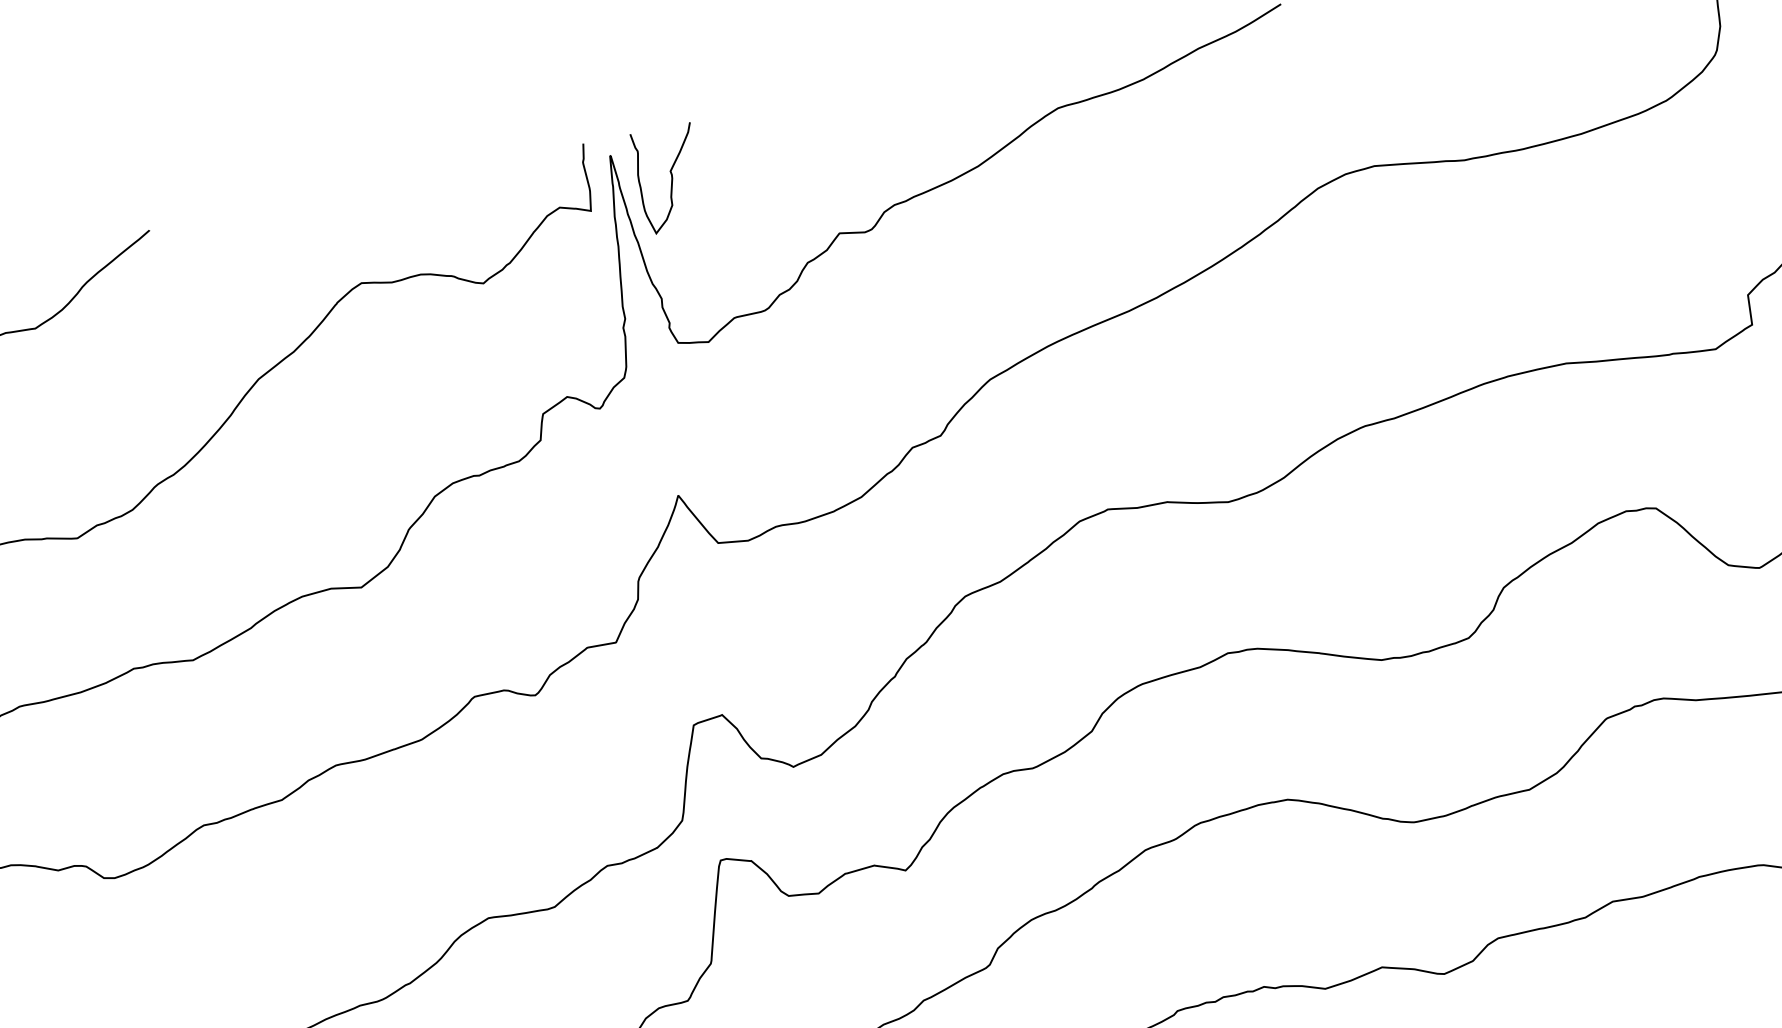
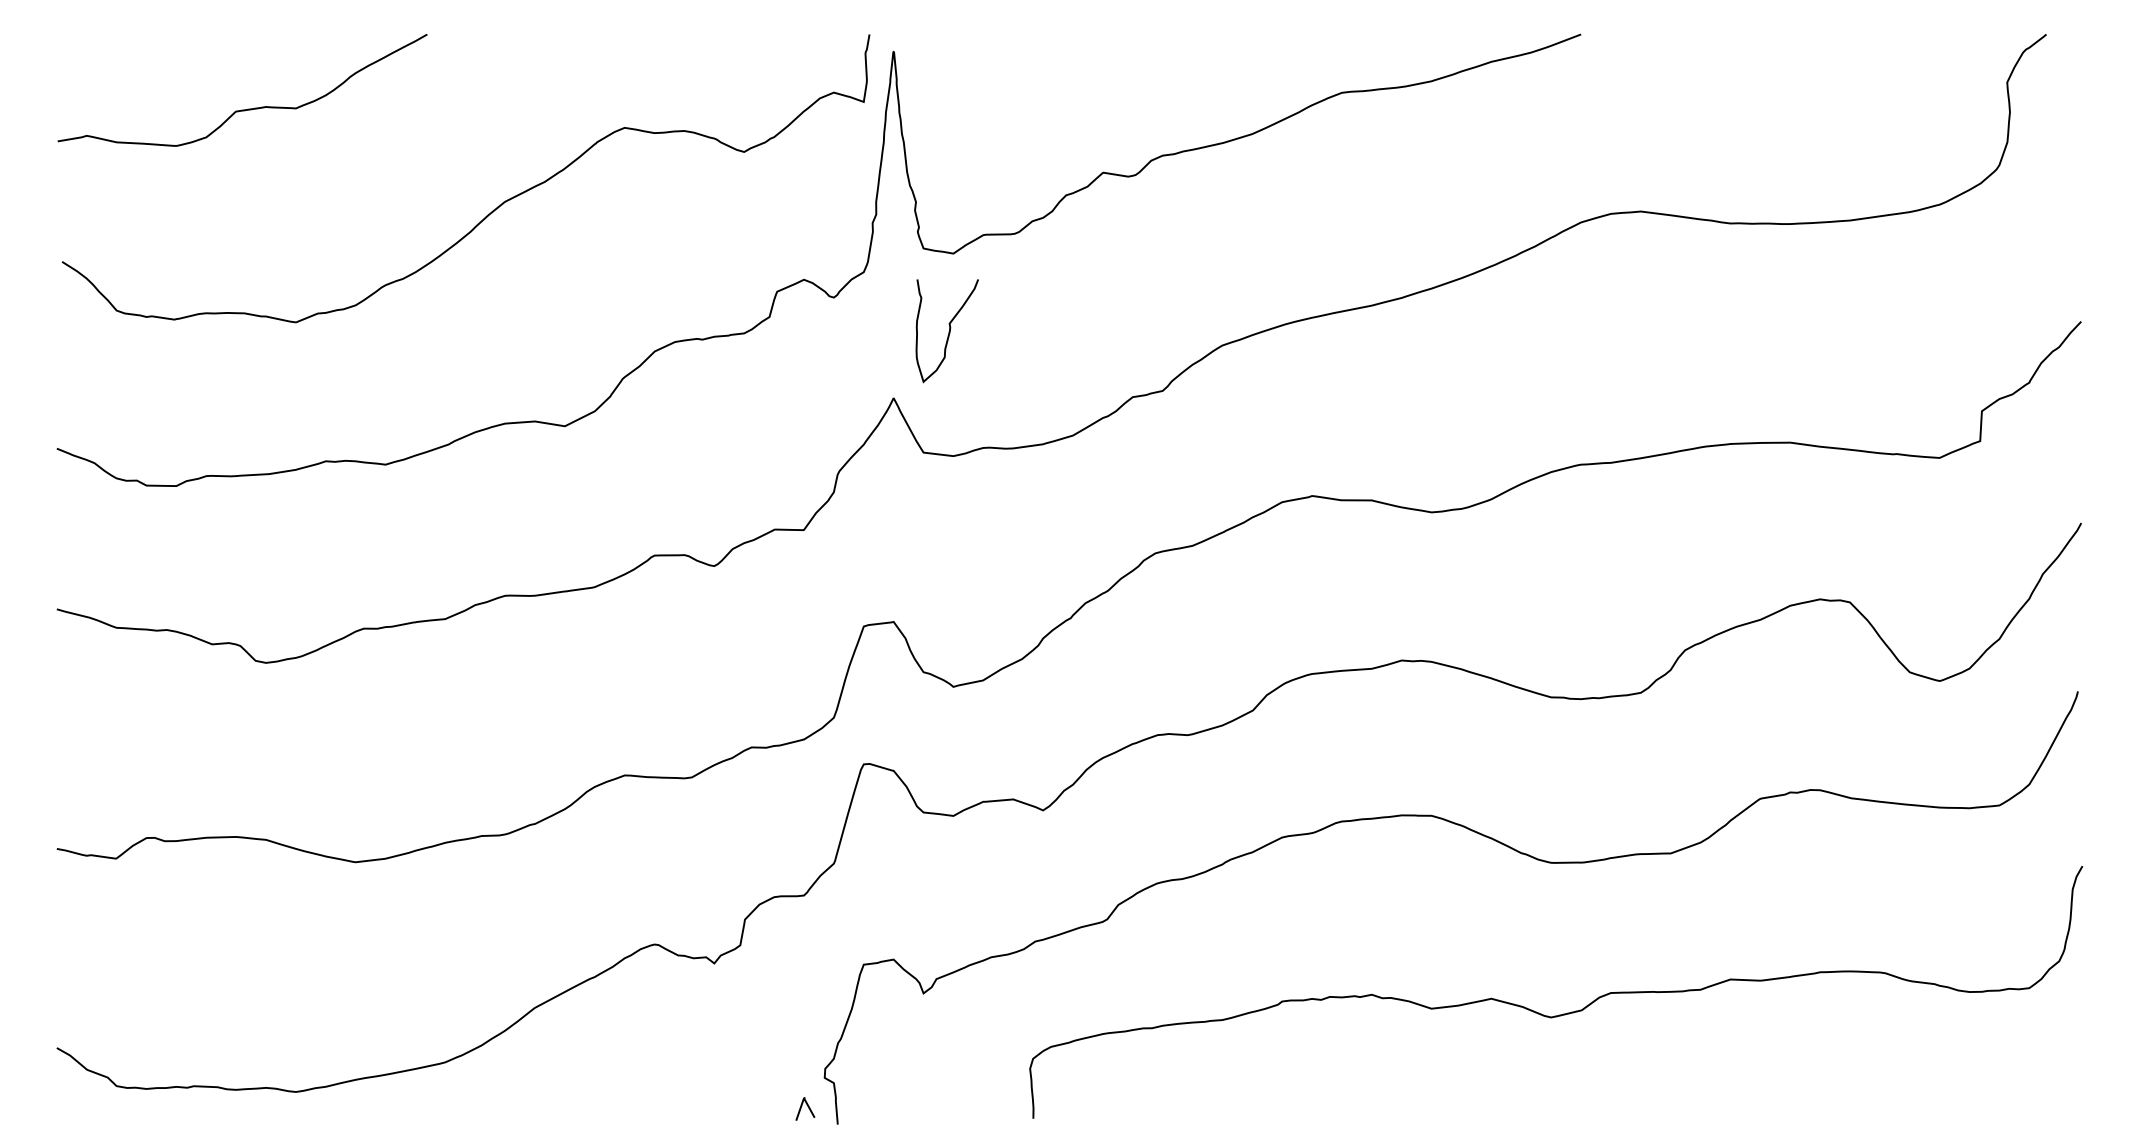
curve: (670, 179) -> (948, 331), moved

